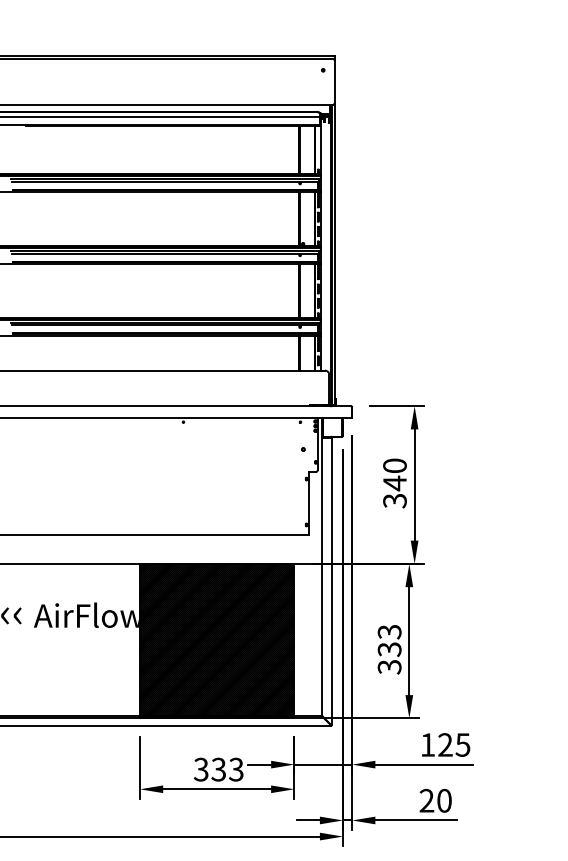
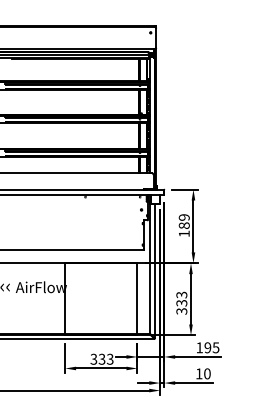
text: (393, 482) -> (183, 225), 340 -> 189
hatch: (217, 641) -> (101, 299), removed
text: (444, 746) -> (207, 348), 125 -> 195
text: (427, 800) -> (199, 373), 20 -> 10

